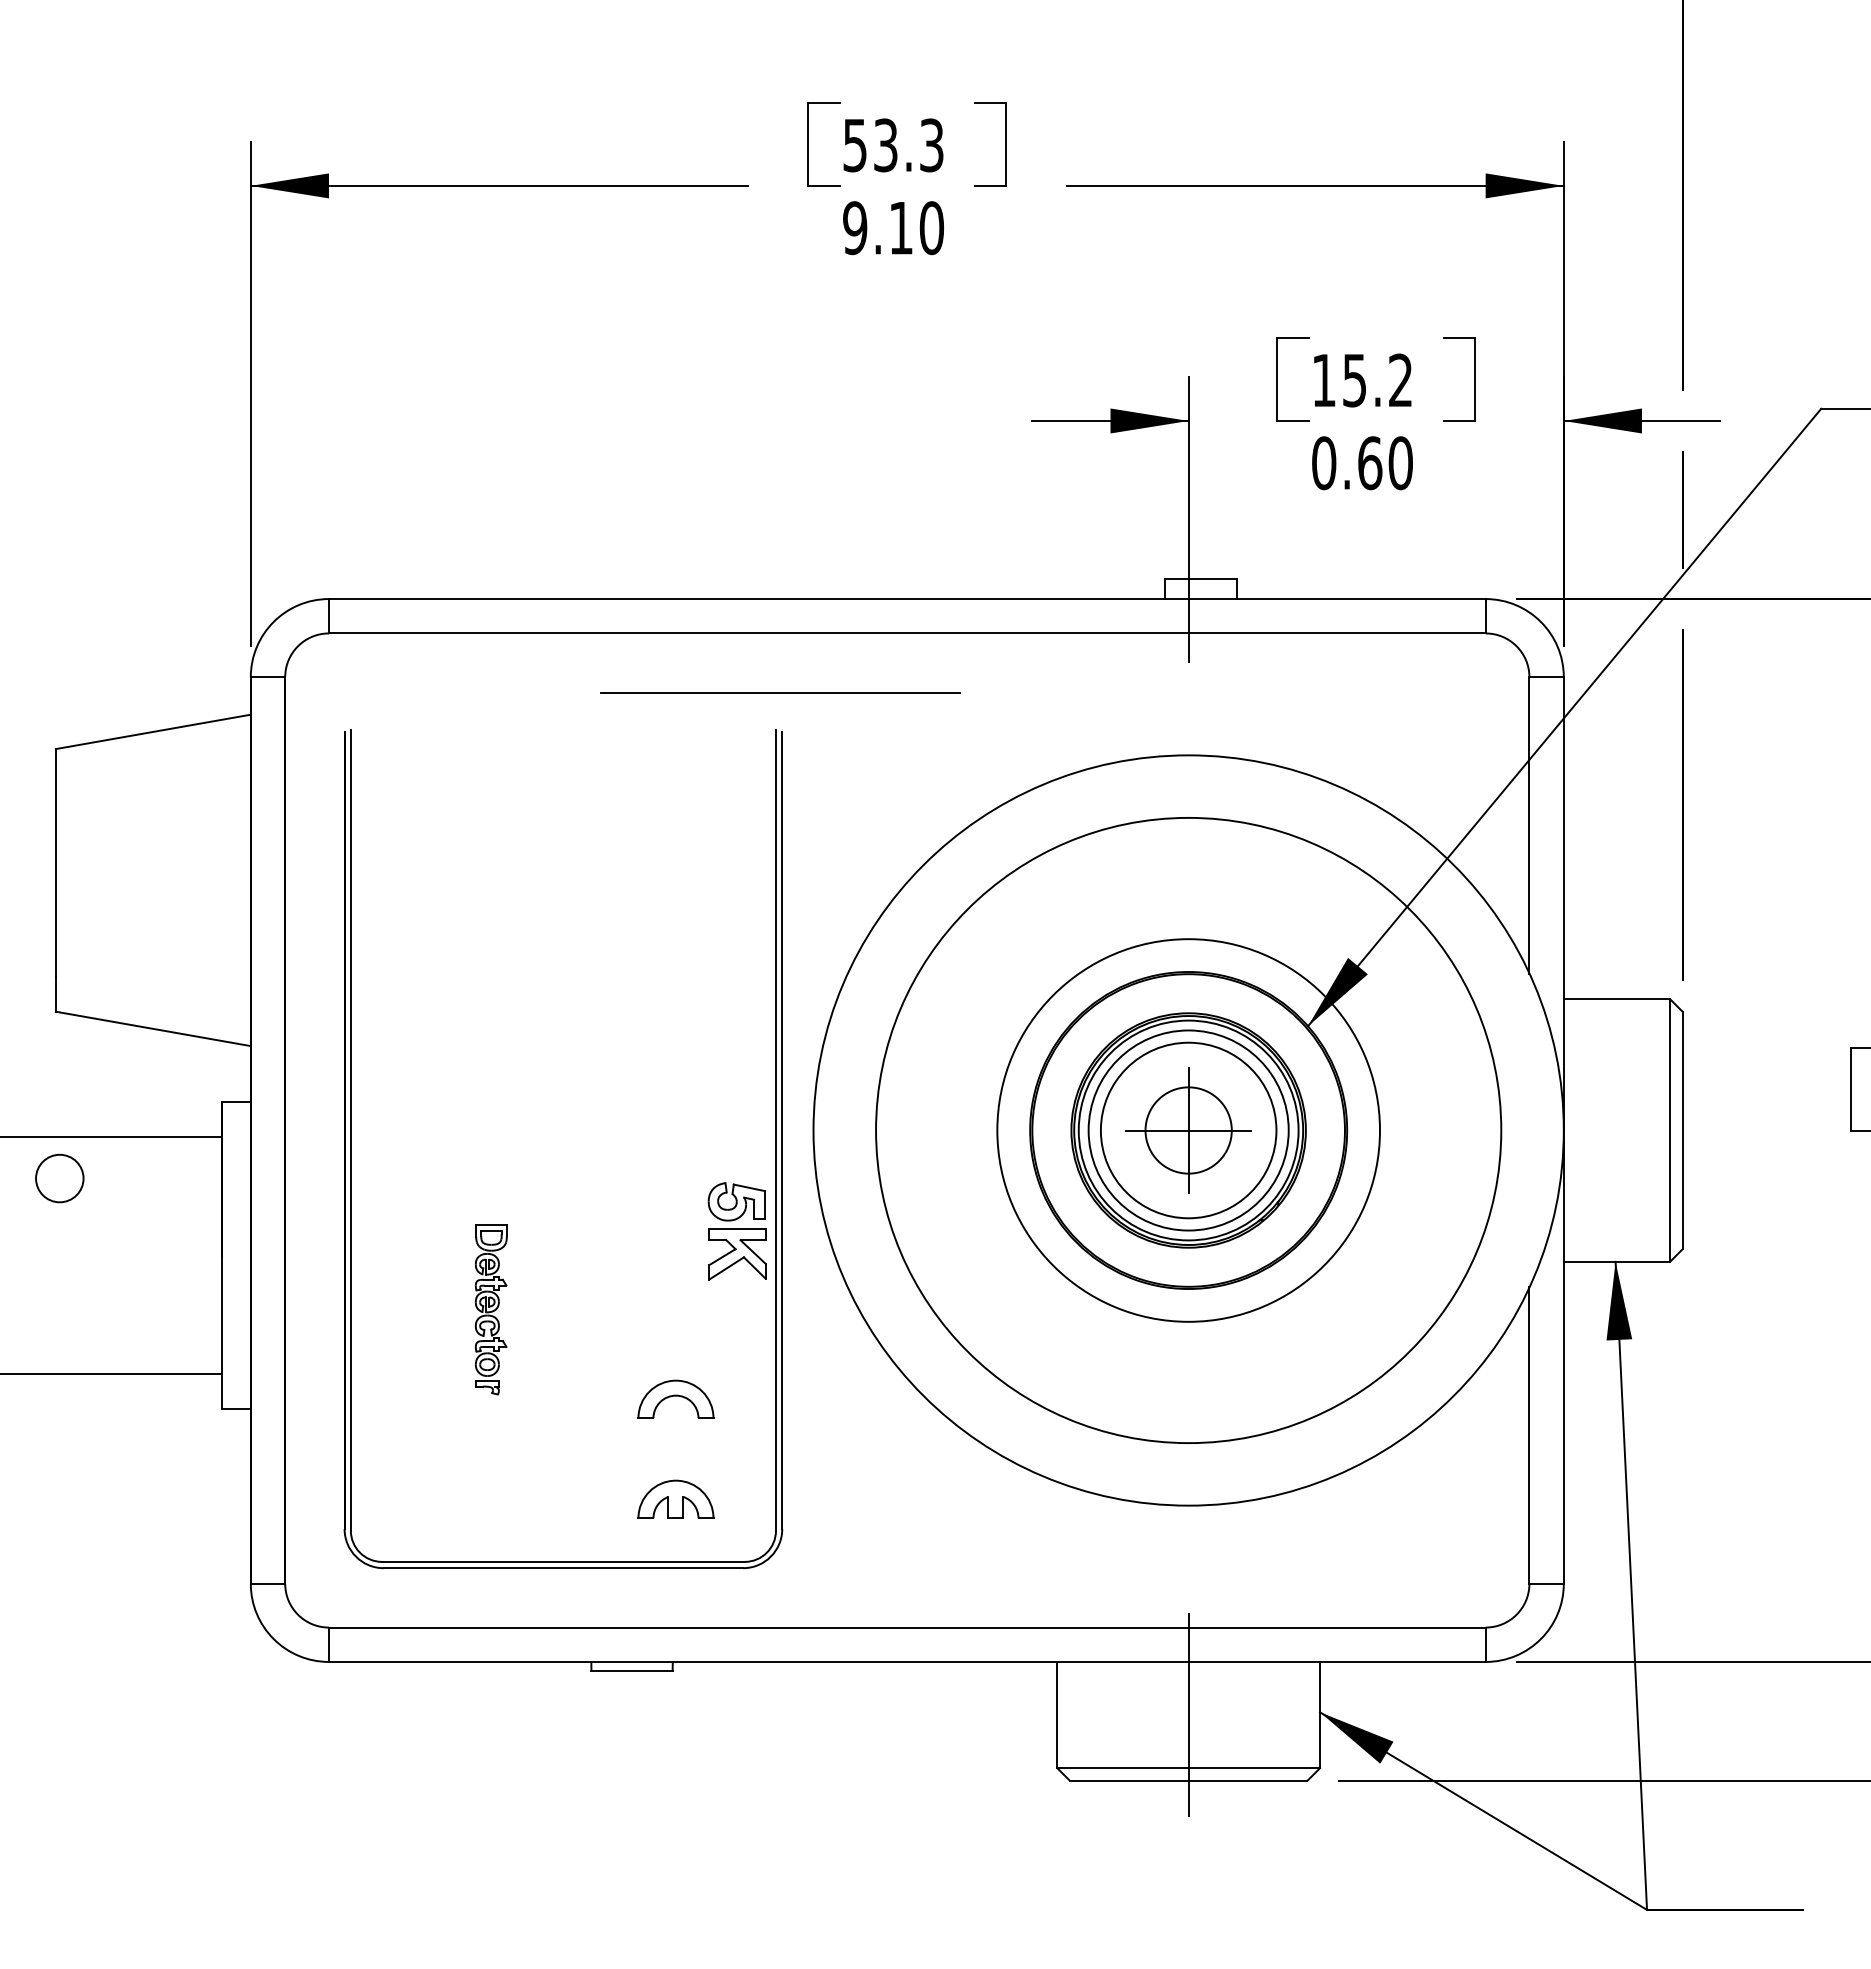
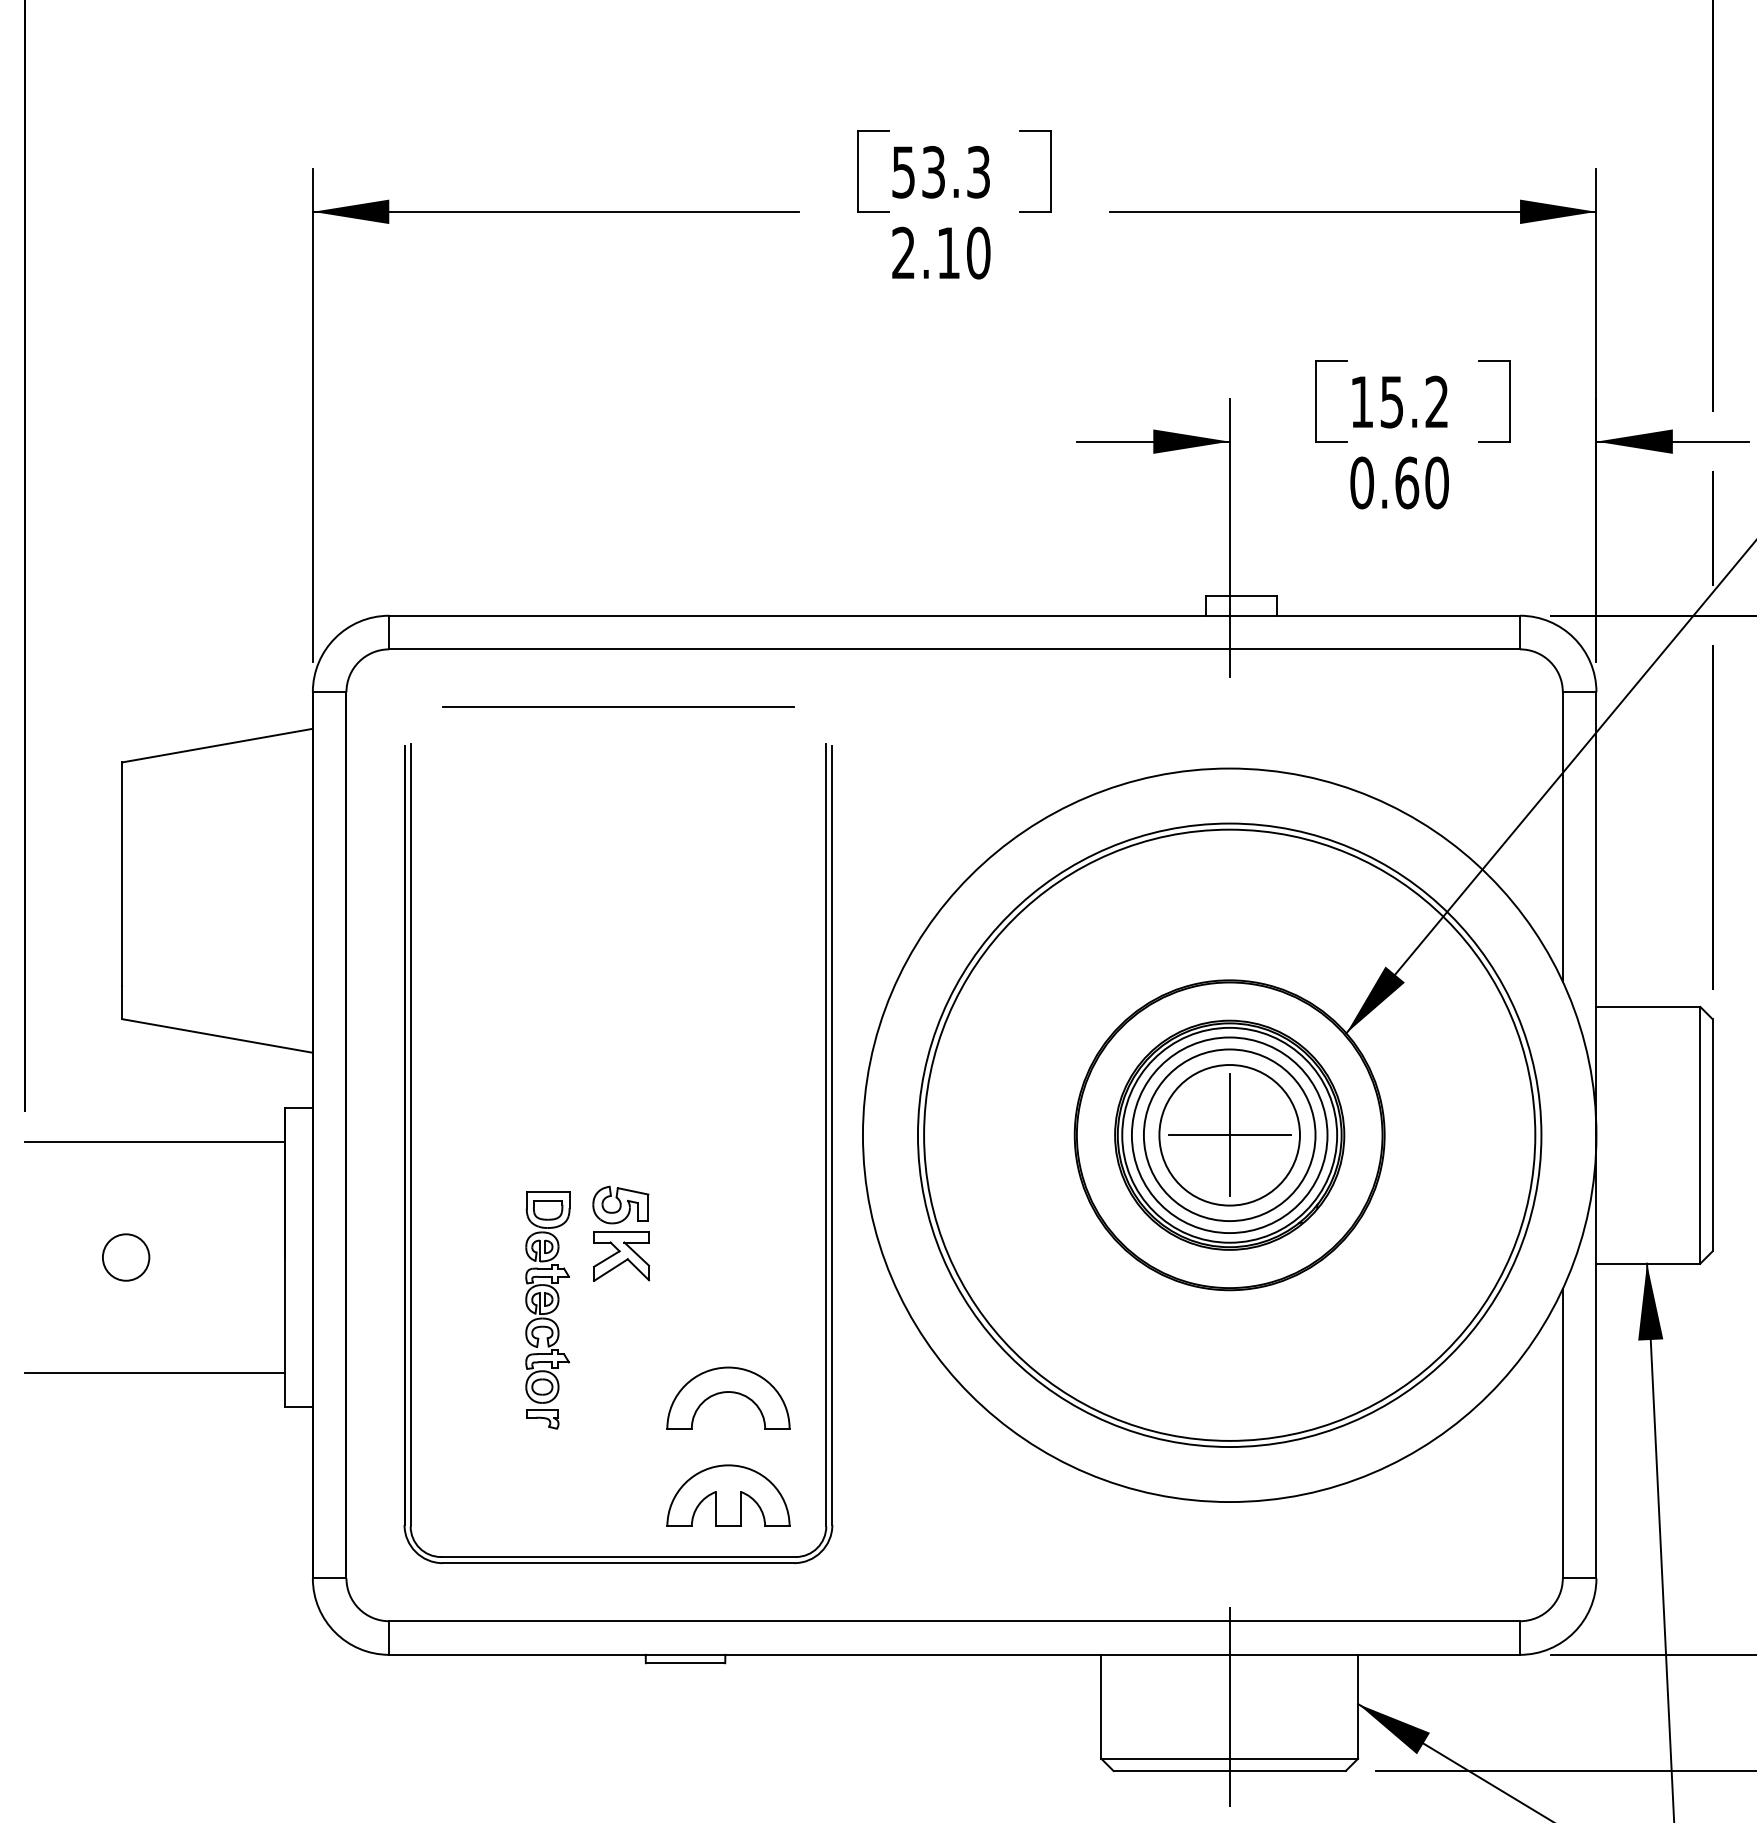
text: (855, 228) -> (903, 253), 9.10 -> 2.10
line: (780, 692) -> (618, 707), moved
circle: (1188, 1130) -> (1229, 1135), size x1.67
circle: (1188, 1130) -> (1229, 1135), size x1.67
circle: (59, 1178) -> (125, 1257), moved
part: (736, 1231) -> (620, 1234), moved
part: (491, 1309) -> (548, 1310), size x1.43
part: (675, 1399) -> (728, 1398), size x1.67
part: (675, 1499) -> (728, 1496), size x1.67

